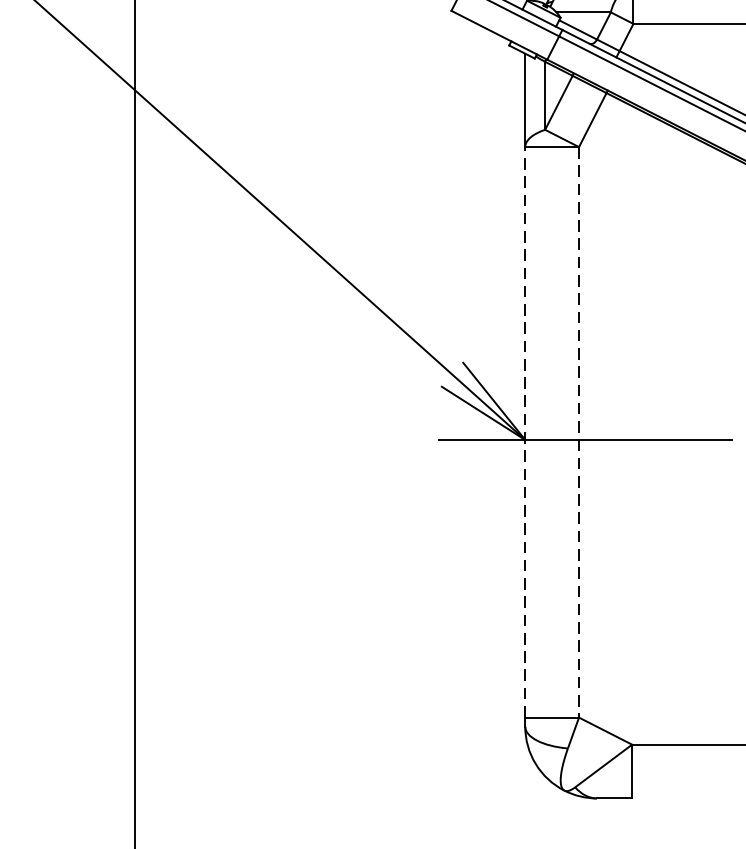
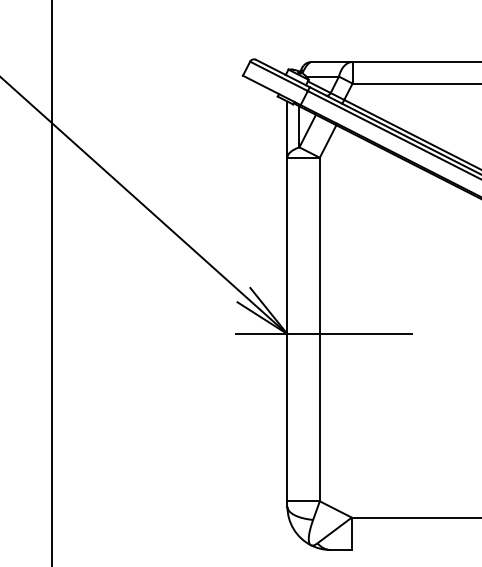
line: (525, 432) -> (287, 329), dashed -> solid
line: (578, 432) -> (319, 329), dashed -> solid

